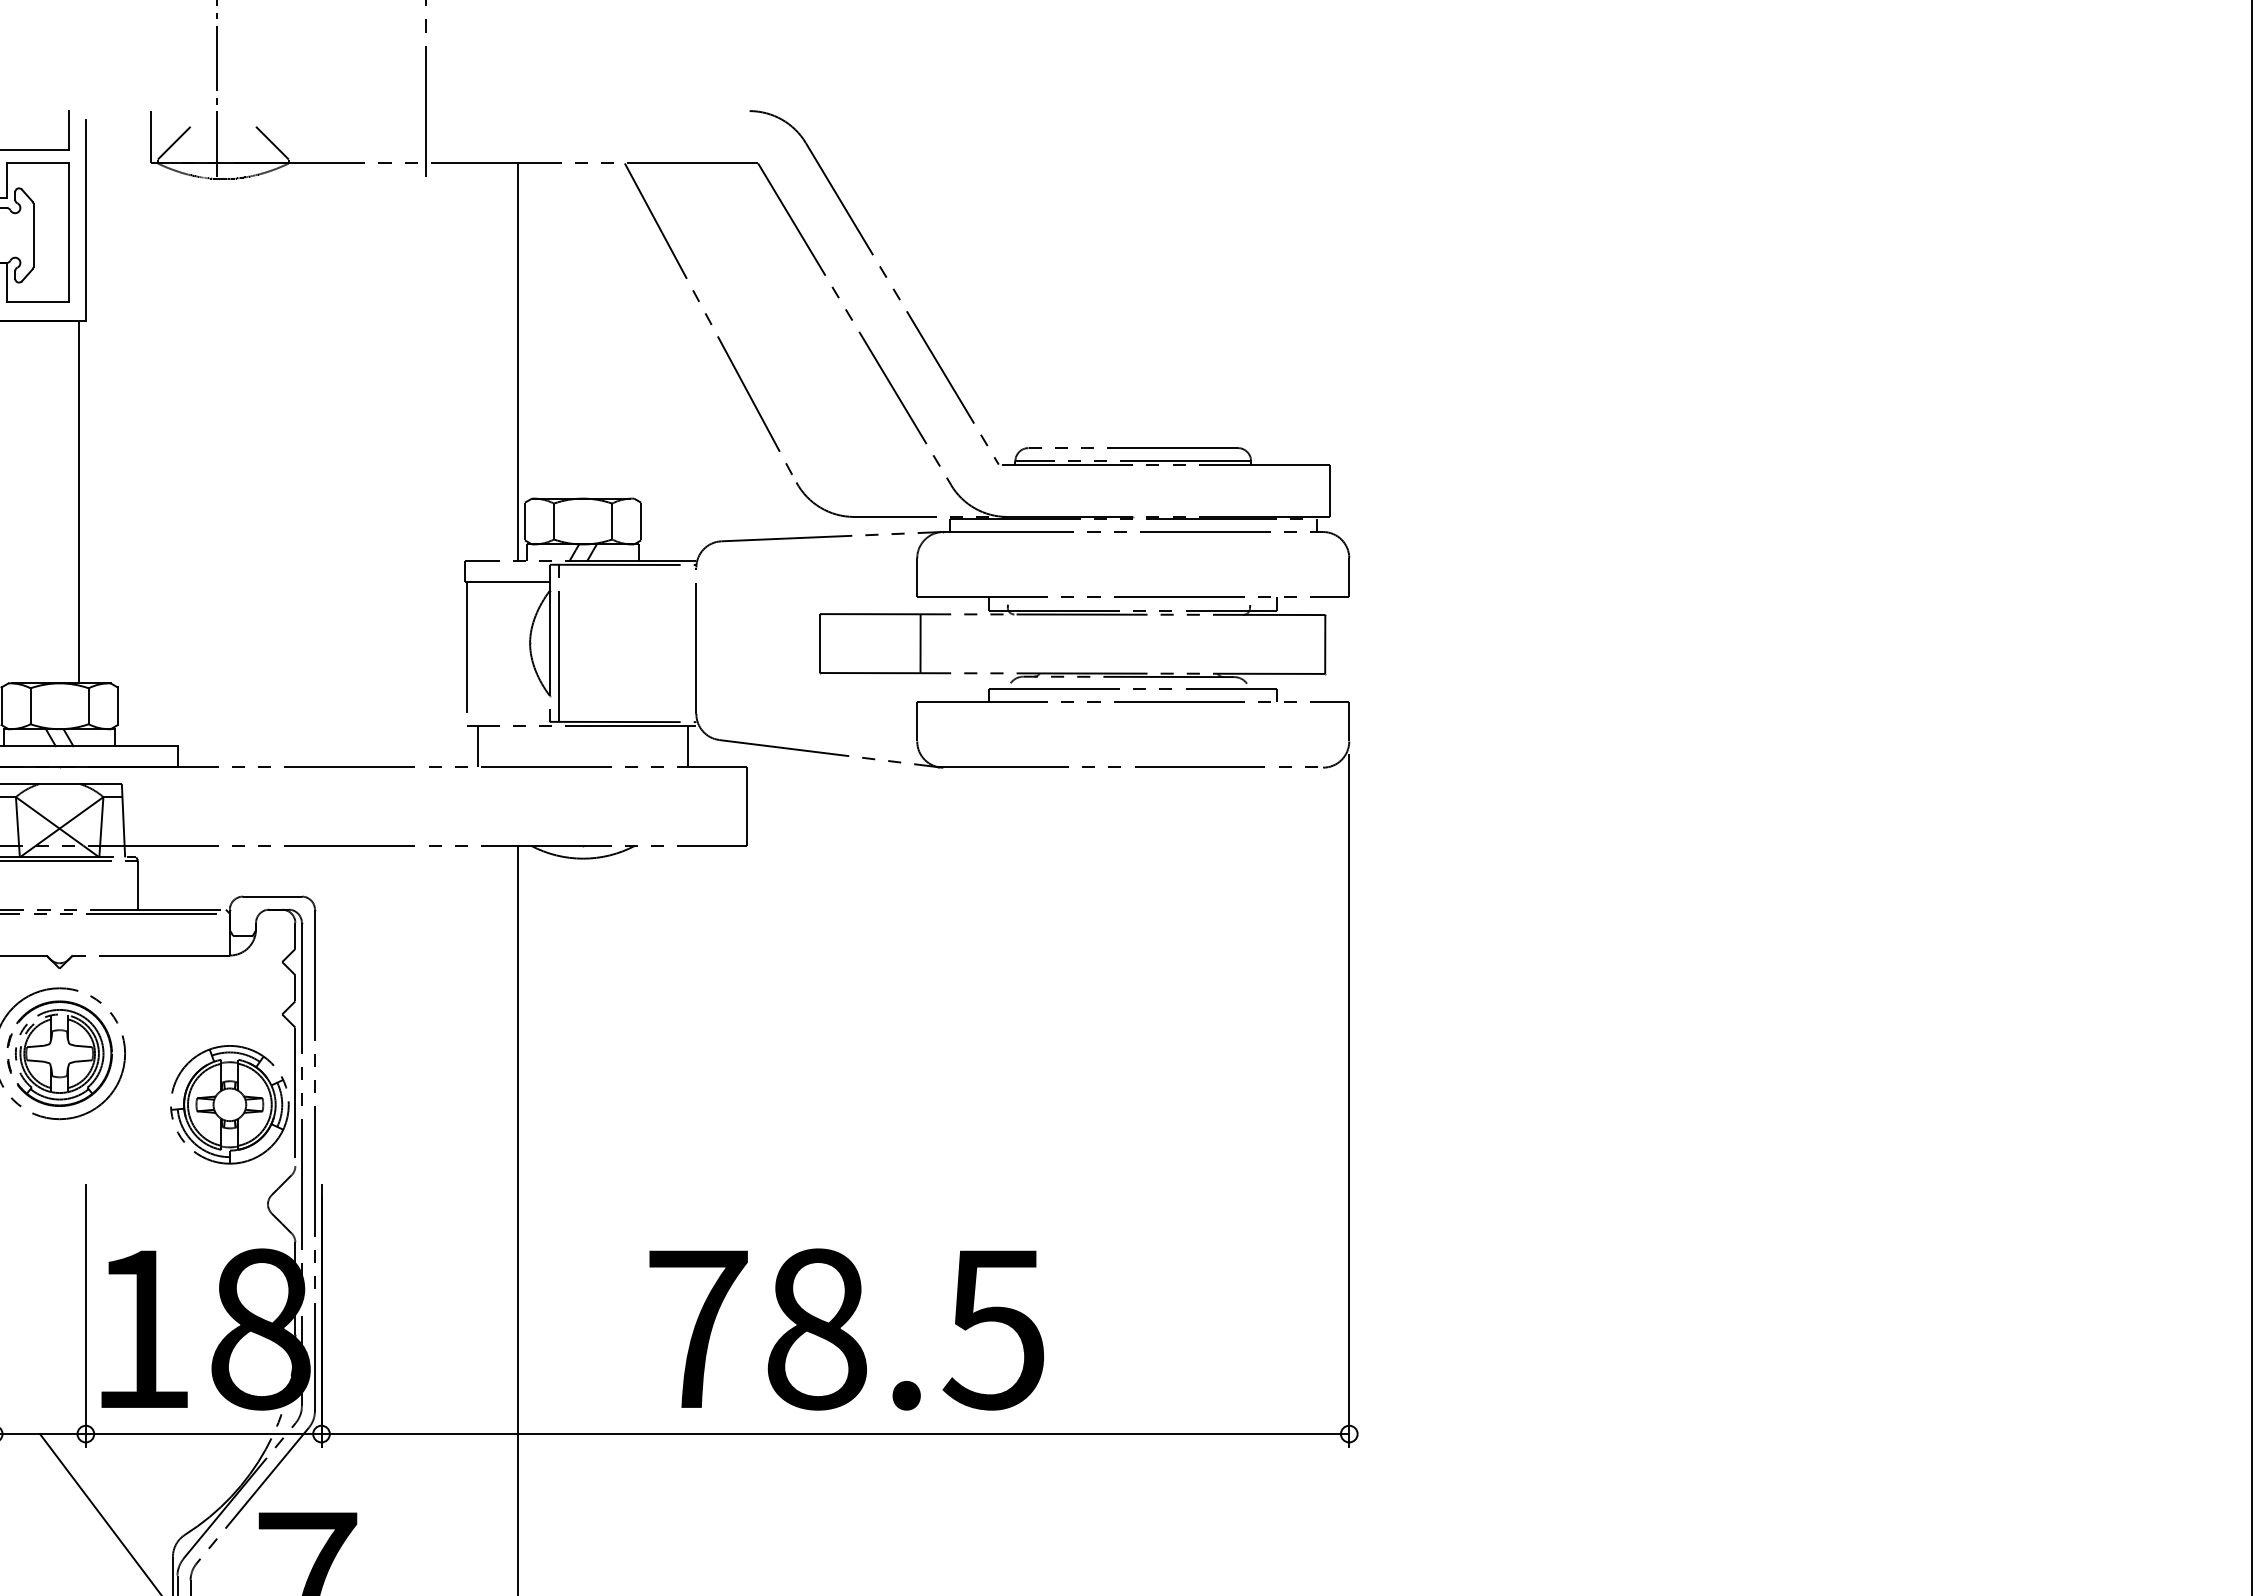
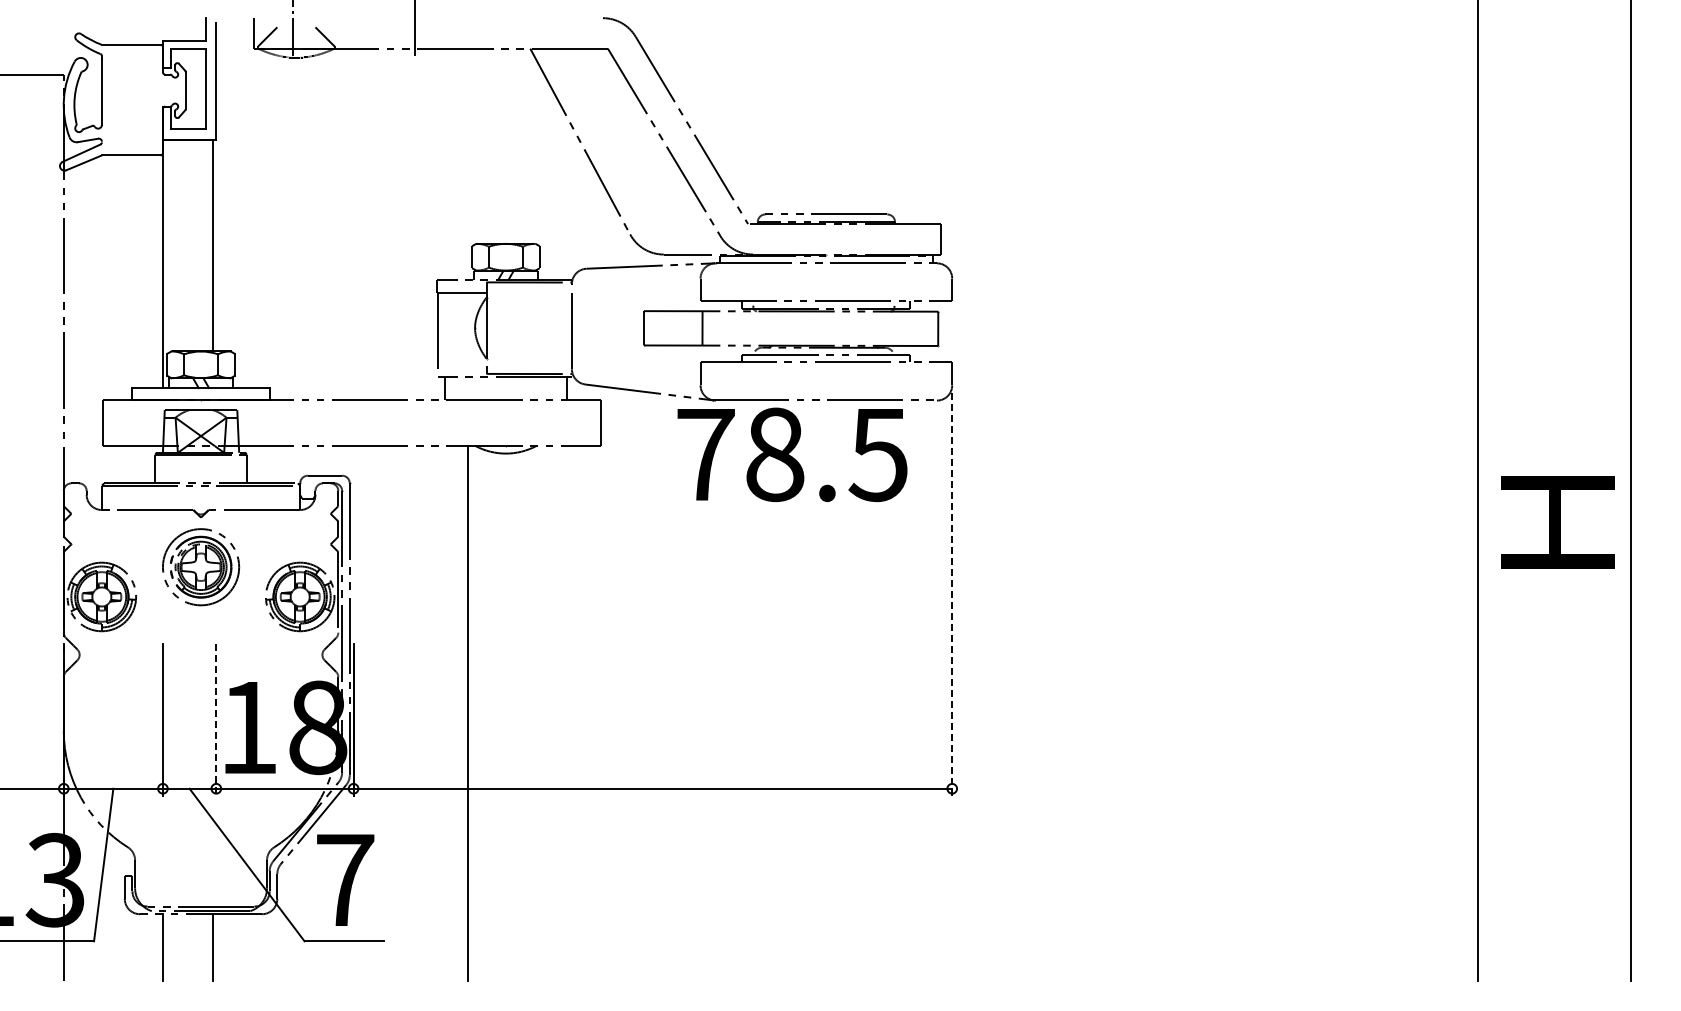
line: (517, 362) -> (467, 164), removed
line: (560, 642) -> (492, 327), removed
line: (1349, 1100) -> (952, 594), solid -> dashed
line: (86, 1316) -> (216, 720), solid -> dashed
text: (846, 1328) -> (792, 454), moved

